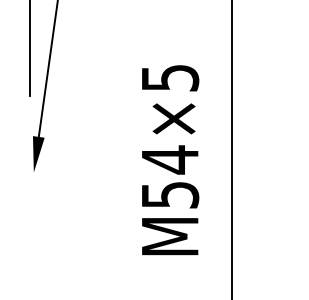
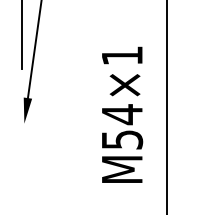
text: (170, 78) -> (122, 56), M54×5 -> M54×1

